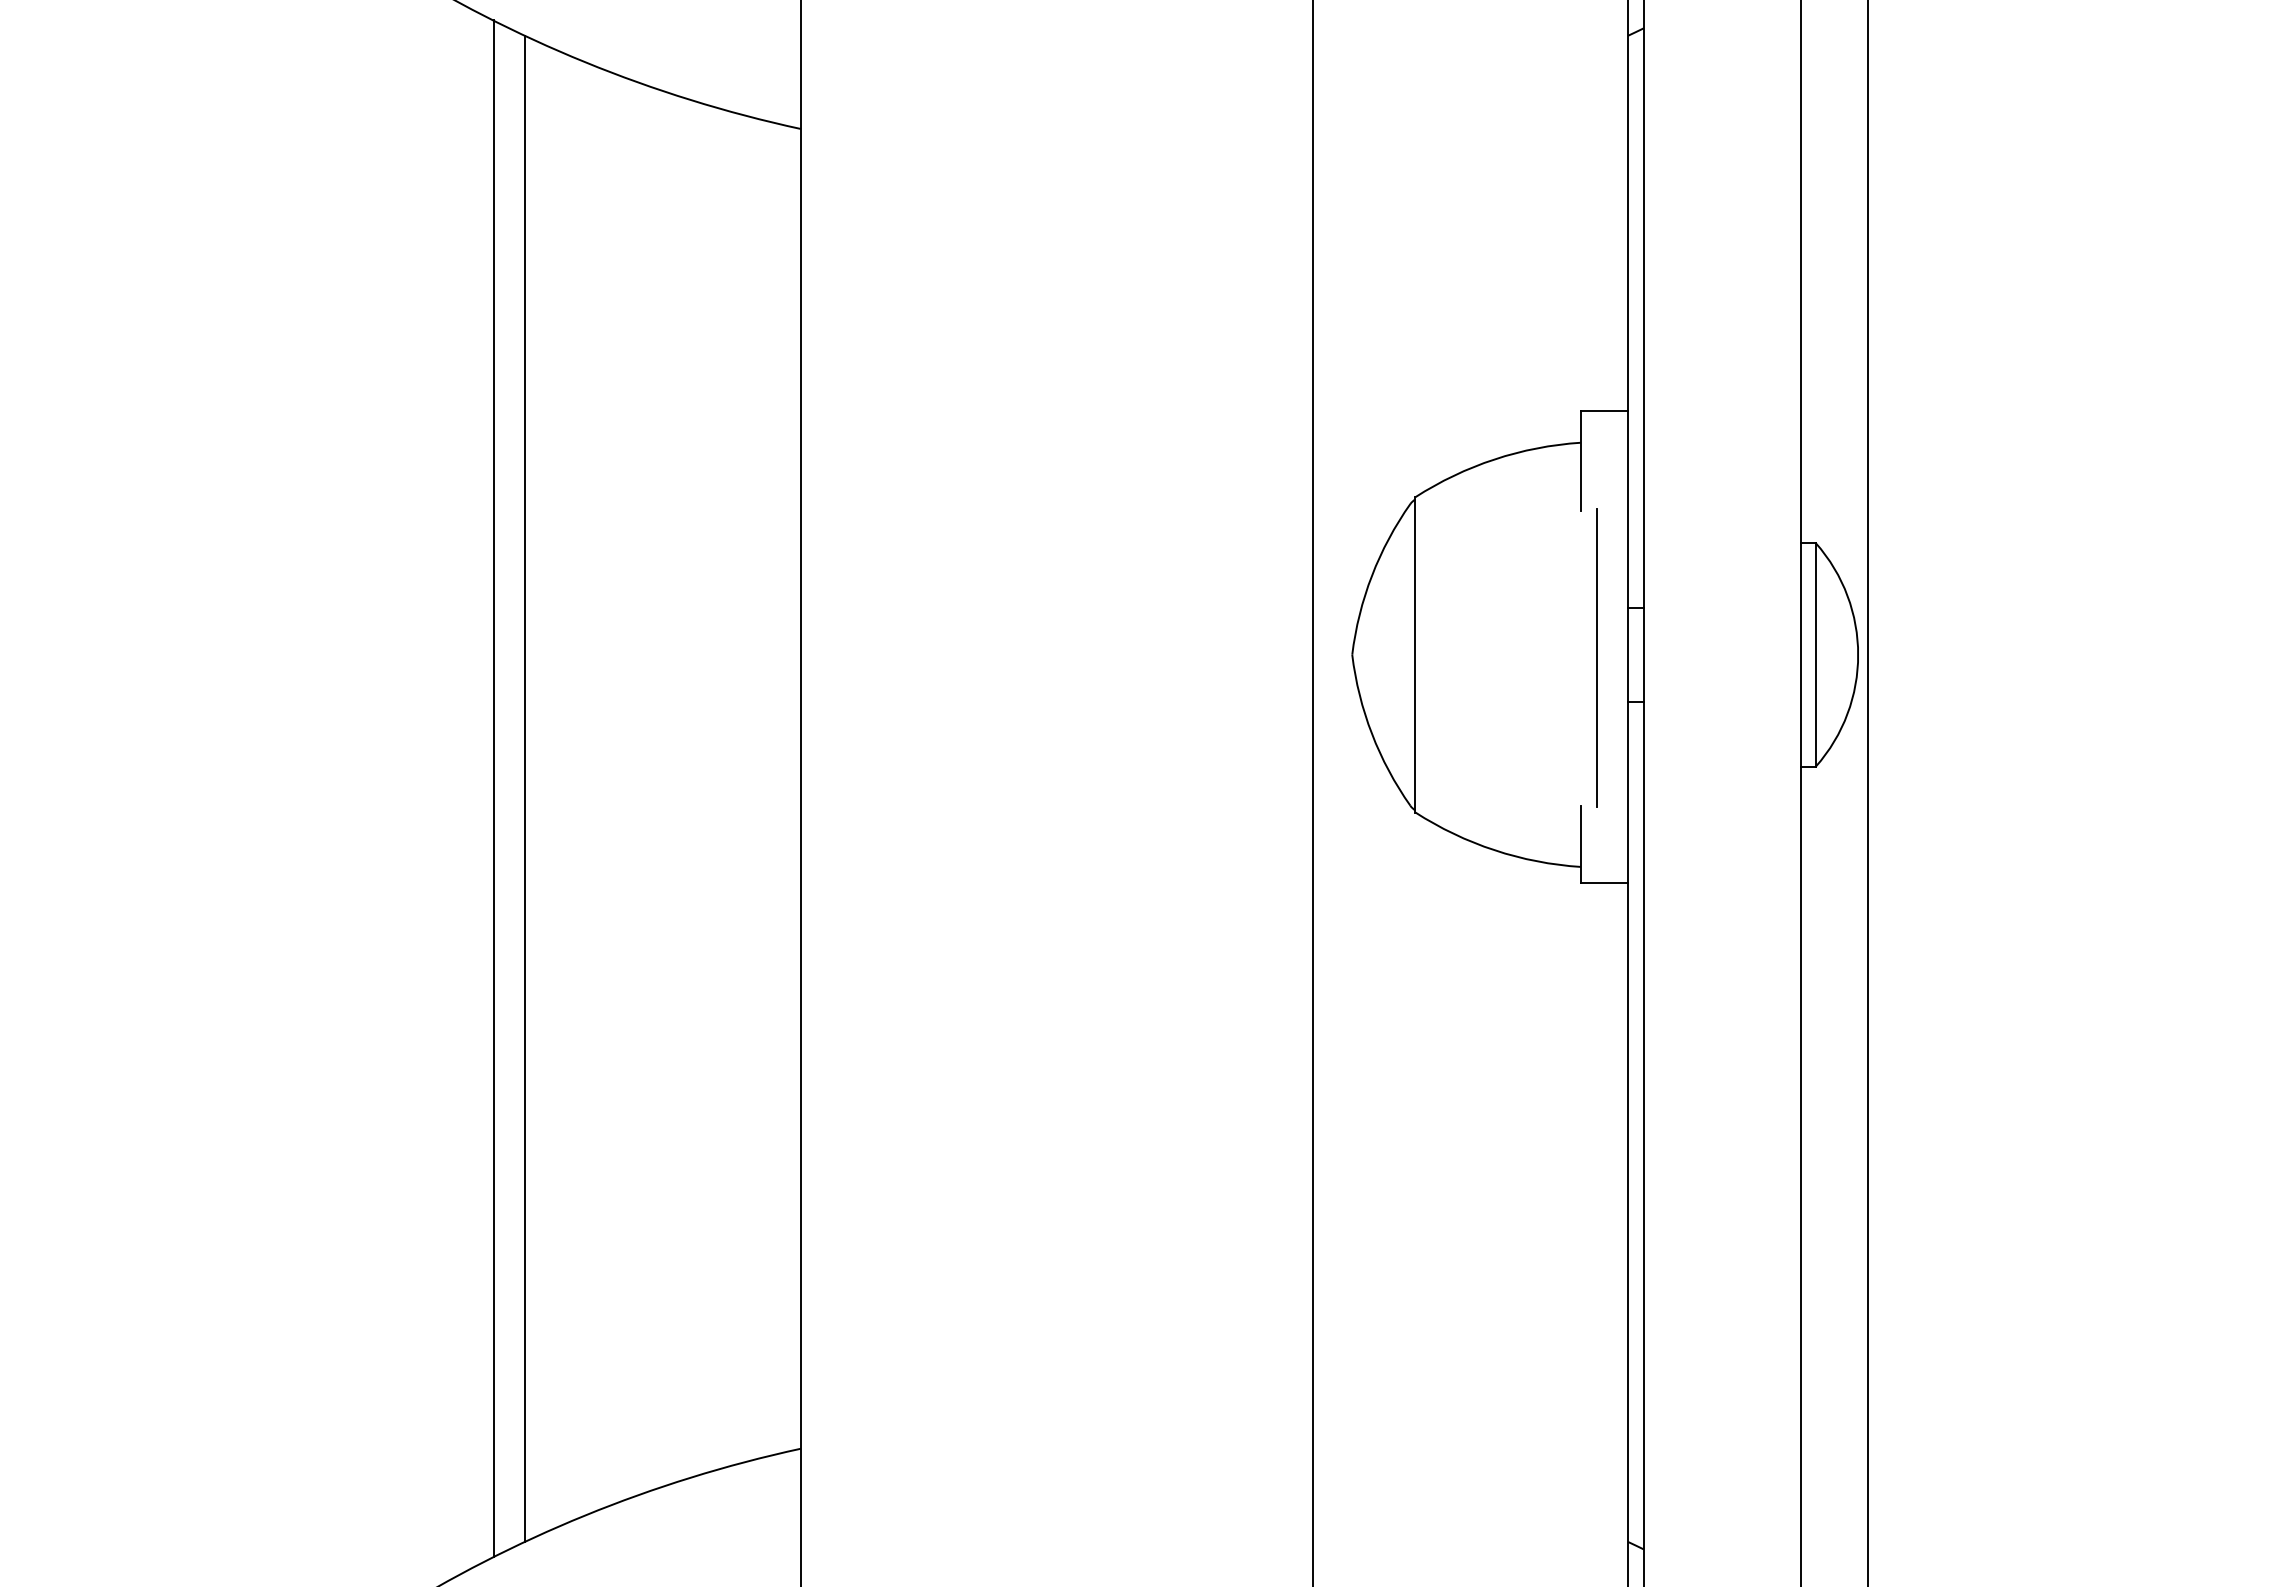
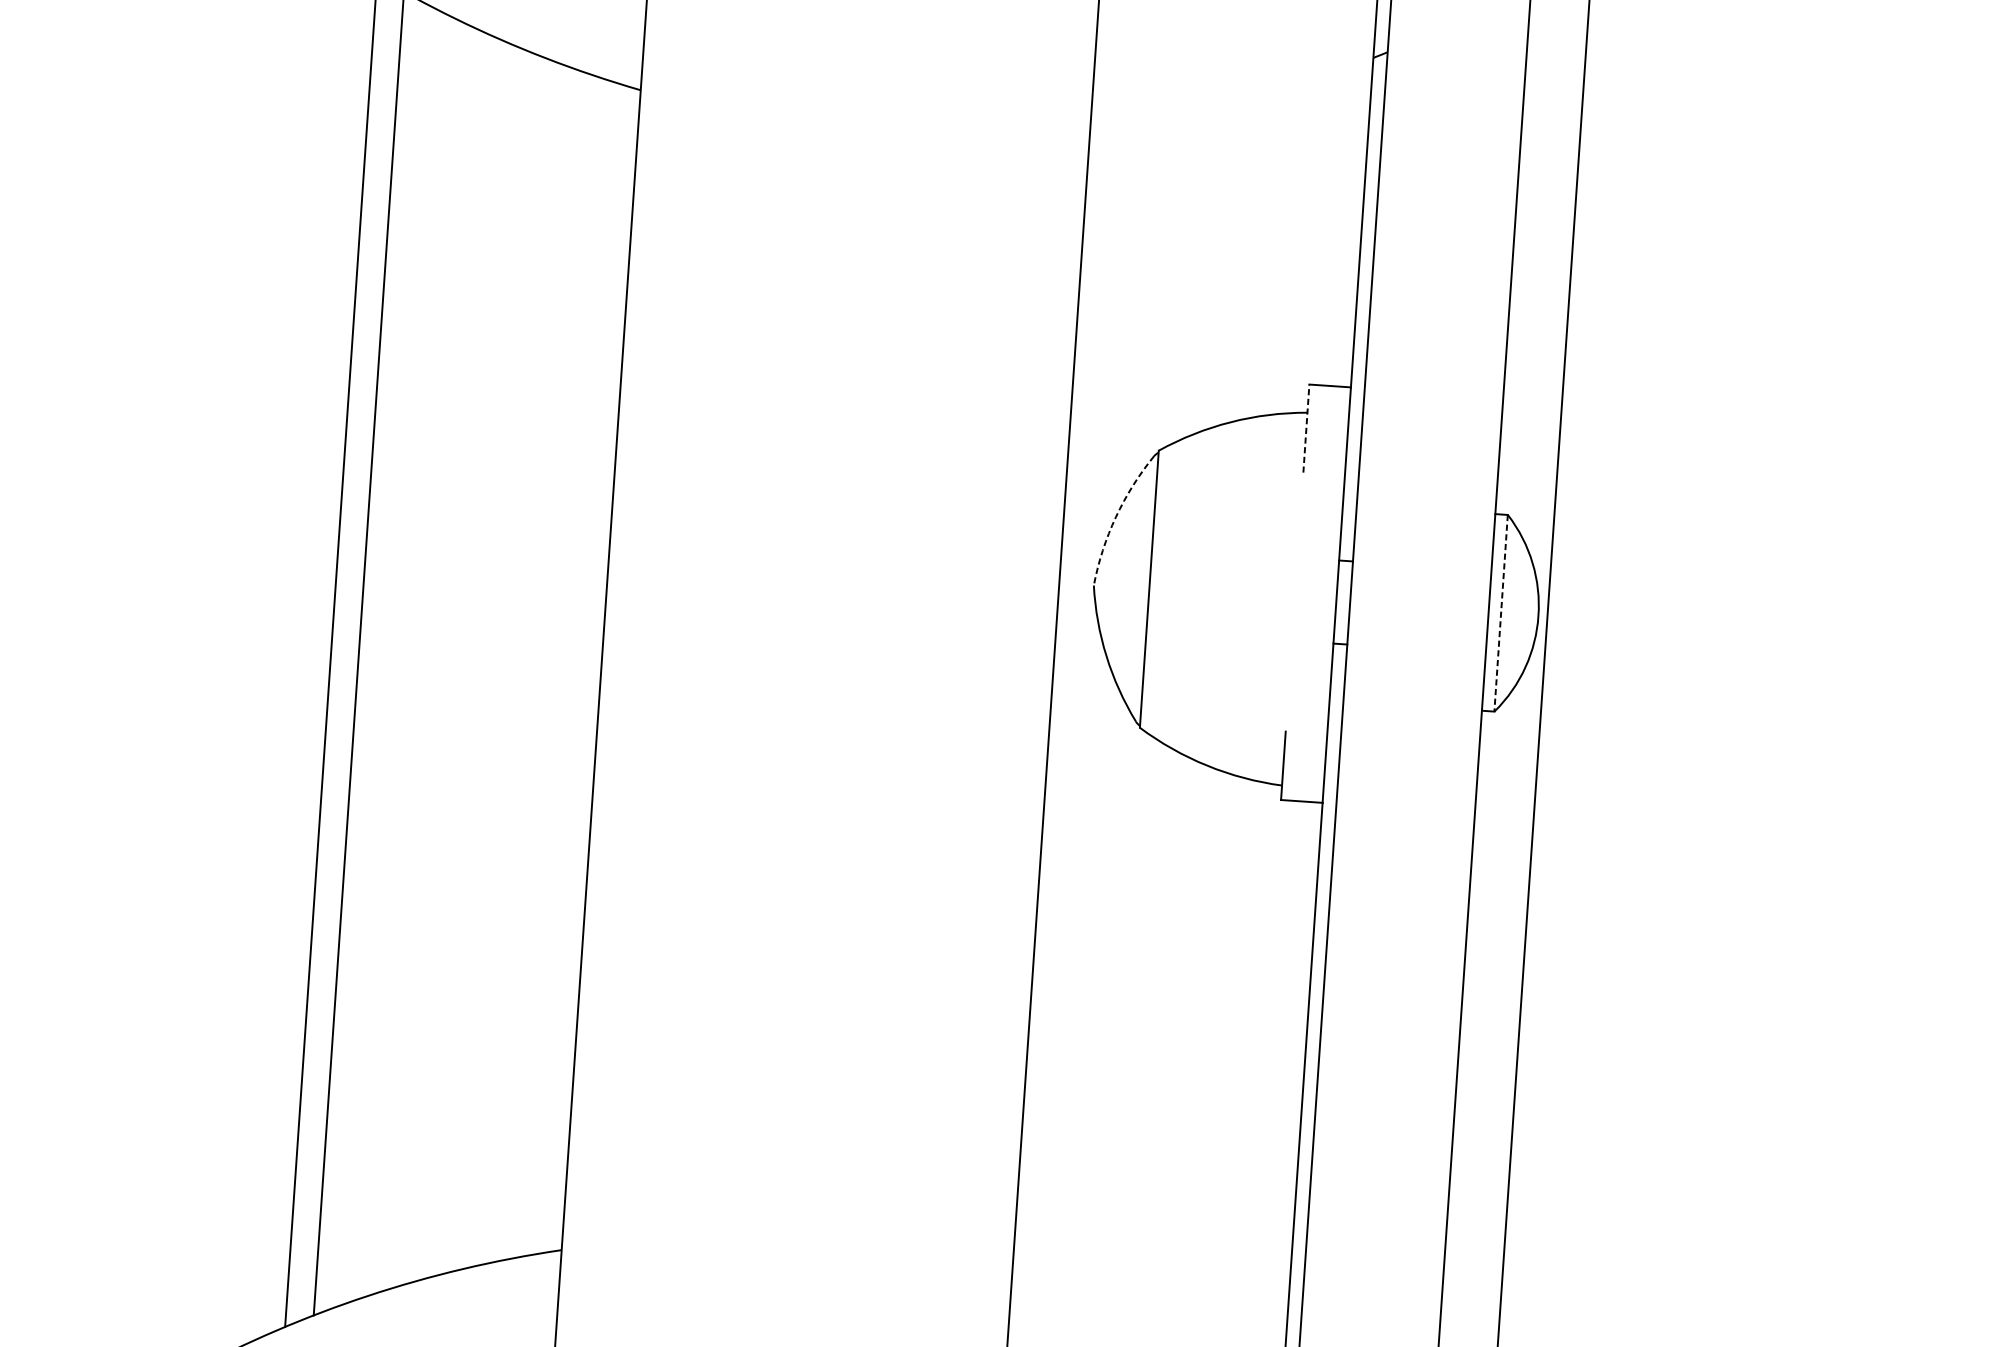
line: (1580, 460) -> (1306, 428), solid -> dashed
arc: (1372, 575) -> (1116, 516), solid -> dashed
line: (1815, 654) -> (1501, 612), solid -> dashed
line: (1596, 657) -> (1308, 602), removed

